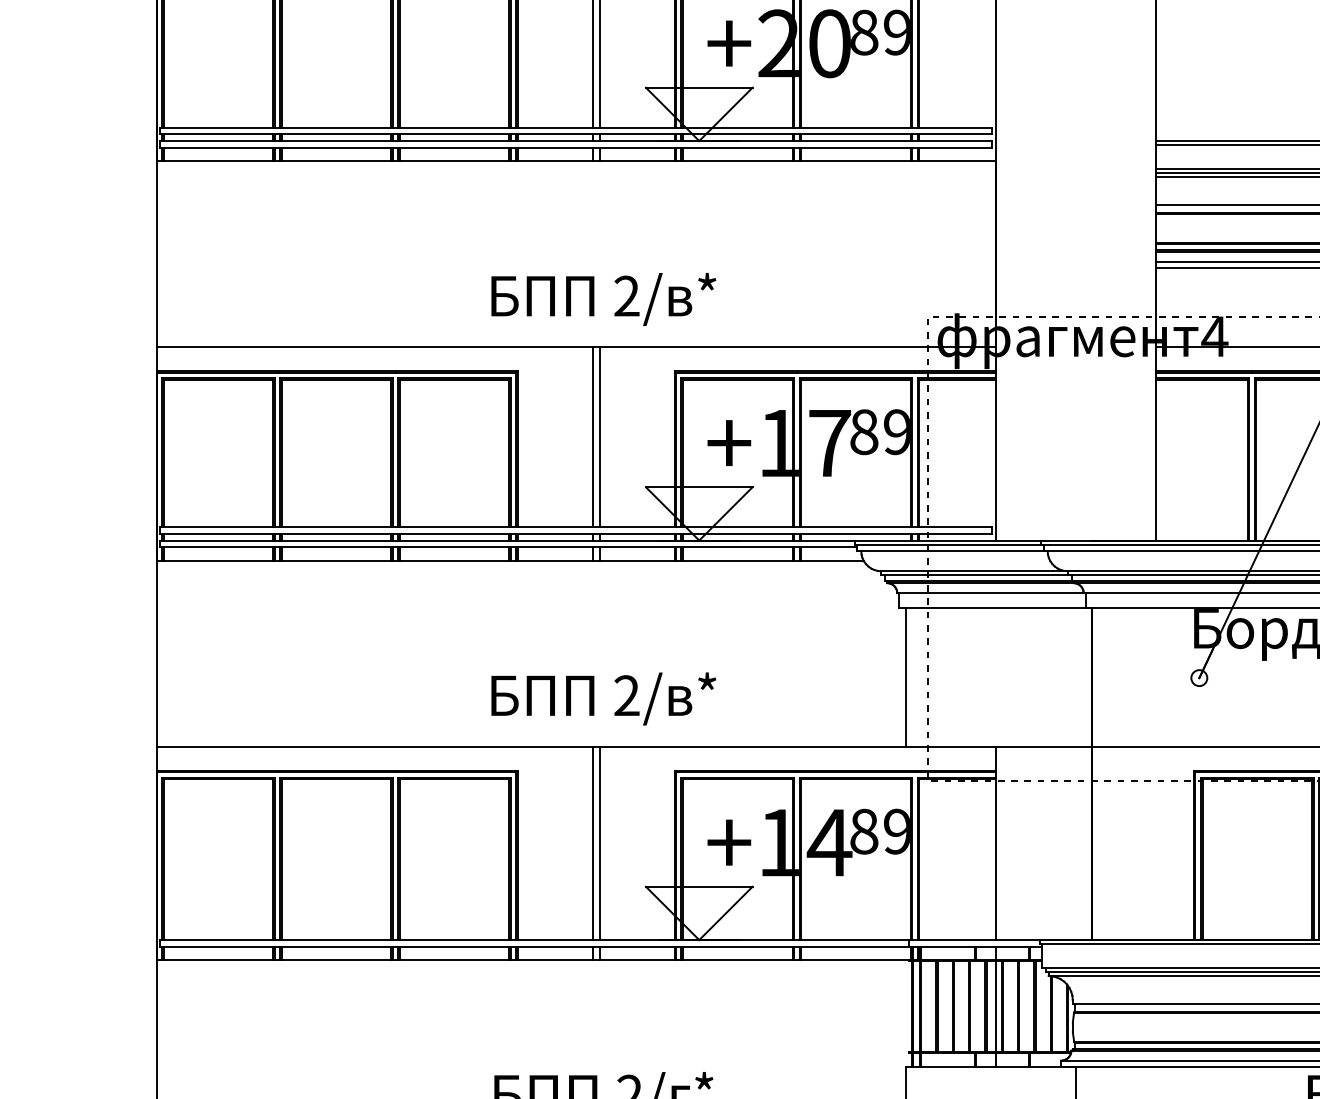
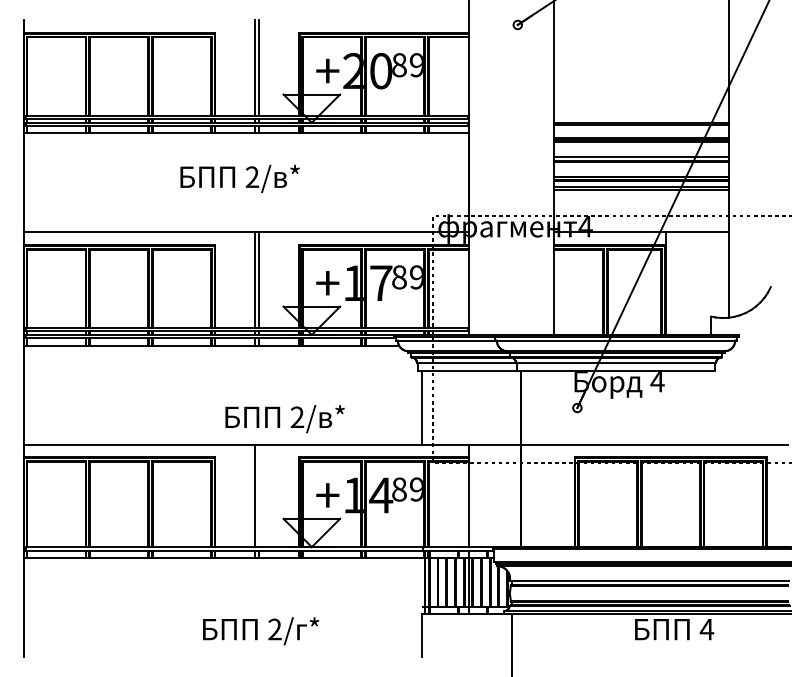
text: (602, 298) -> (239, 178), moved
text: (602, 699) -> (284, 419), moved
line: (598, 842) -> (258, 495), removed

